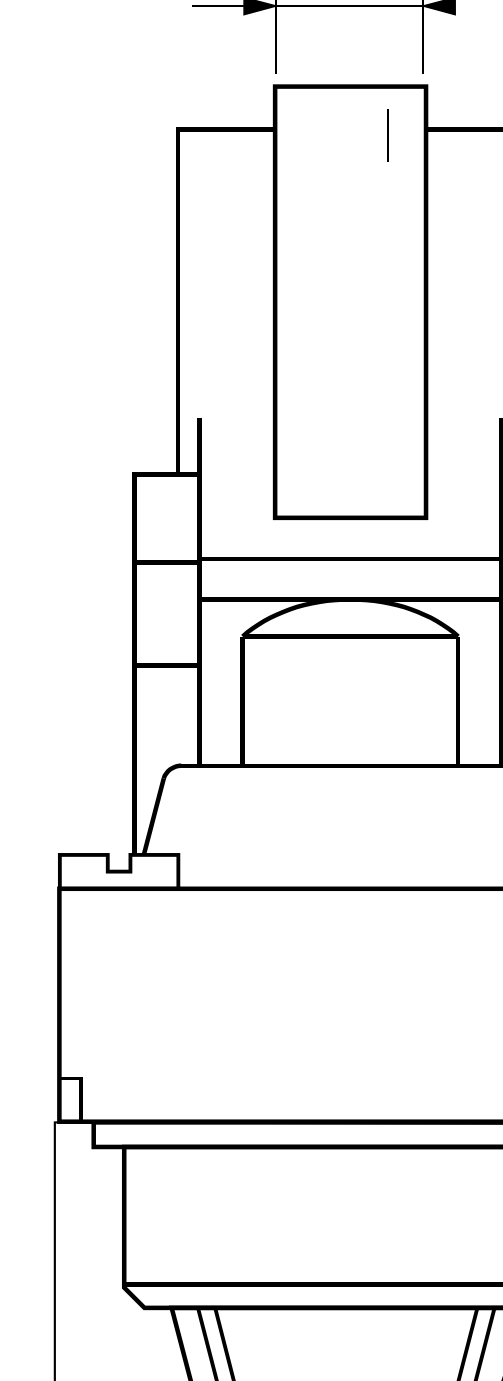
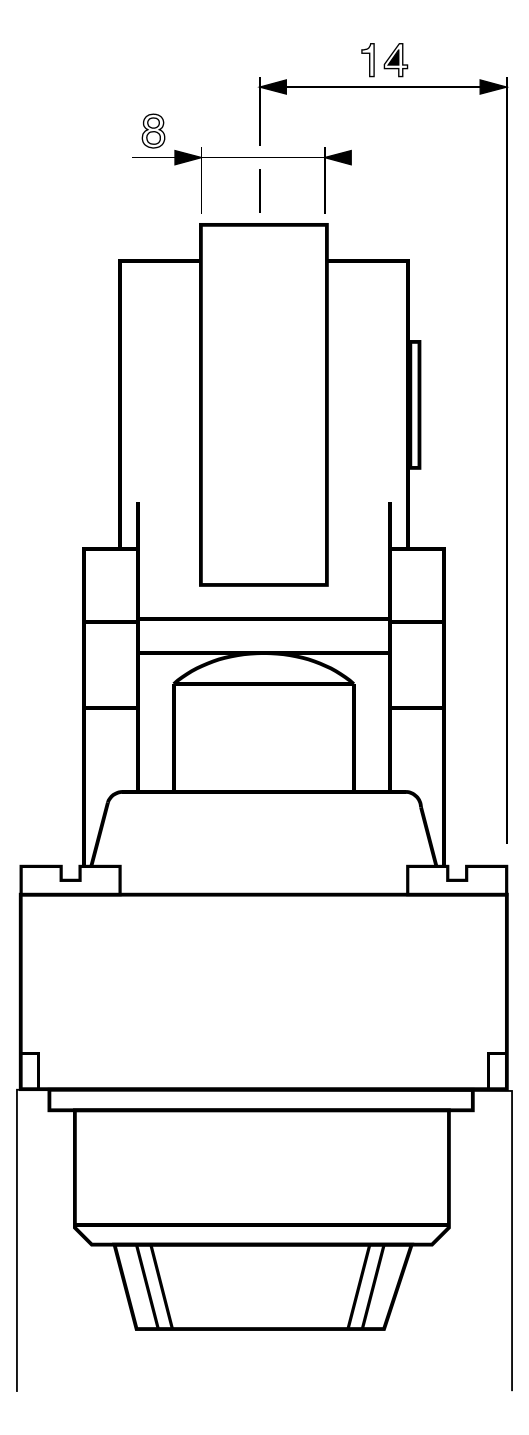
line: (387, 135) -> (259, 190), moved

